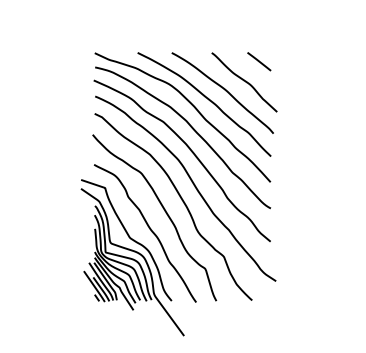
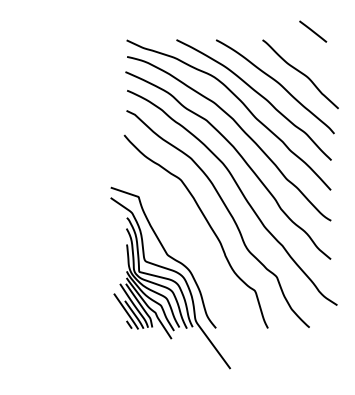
line: (259, 61) -> (313, 31), moved
curve: (148, 228) -> (189, 244), removed

